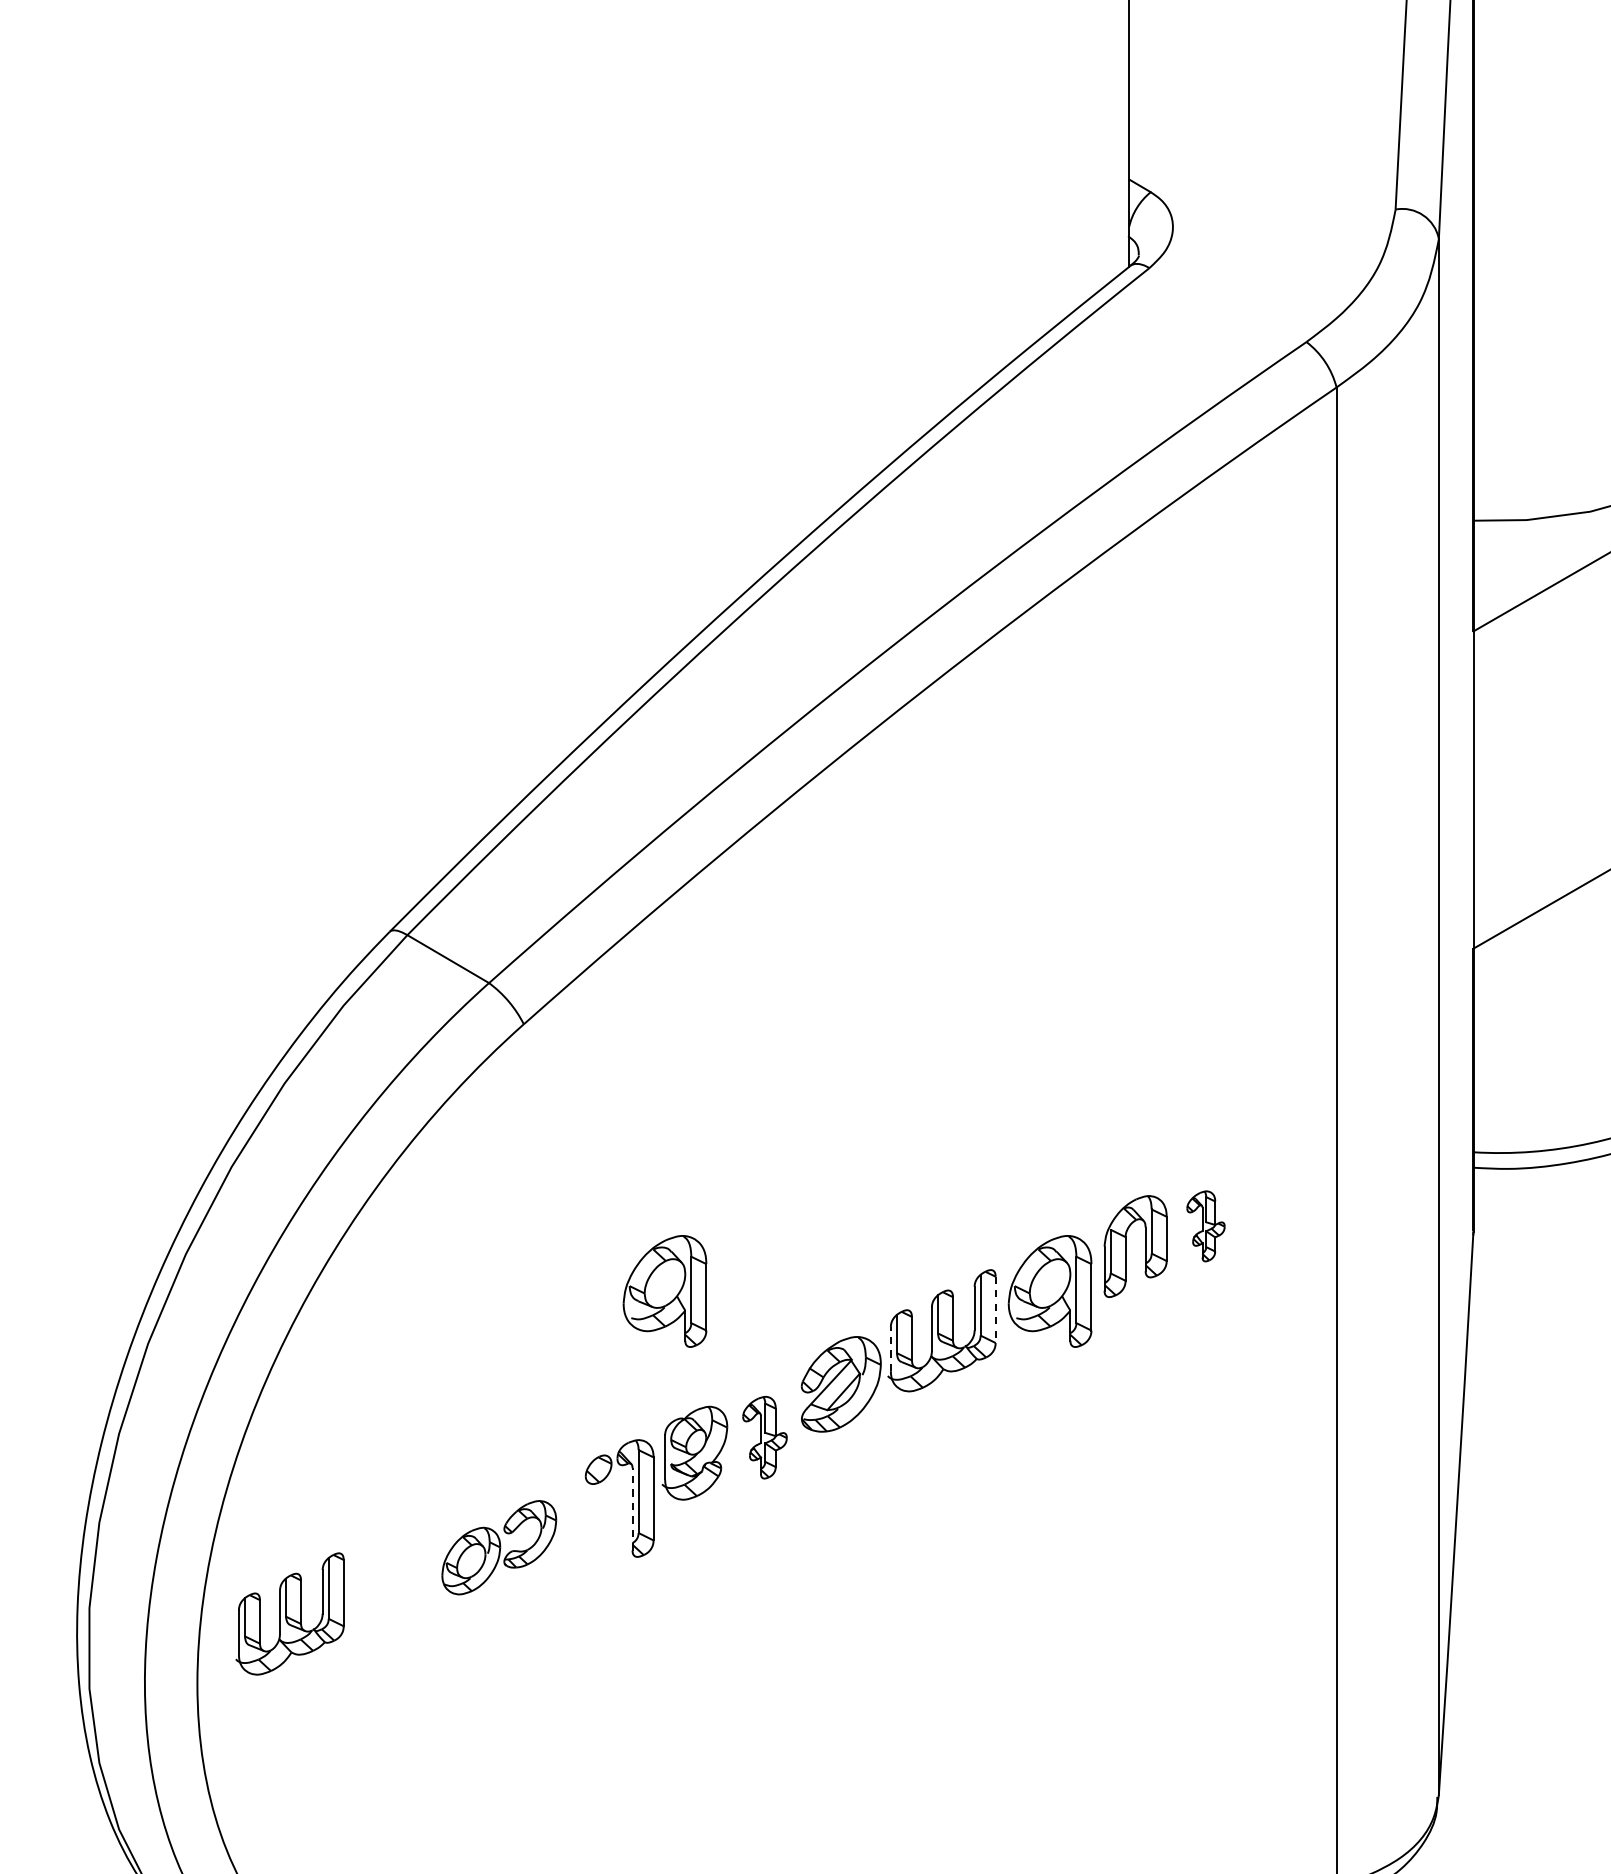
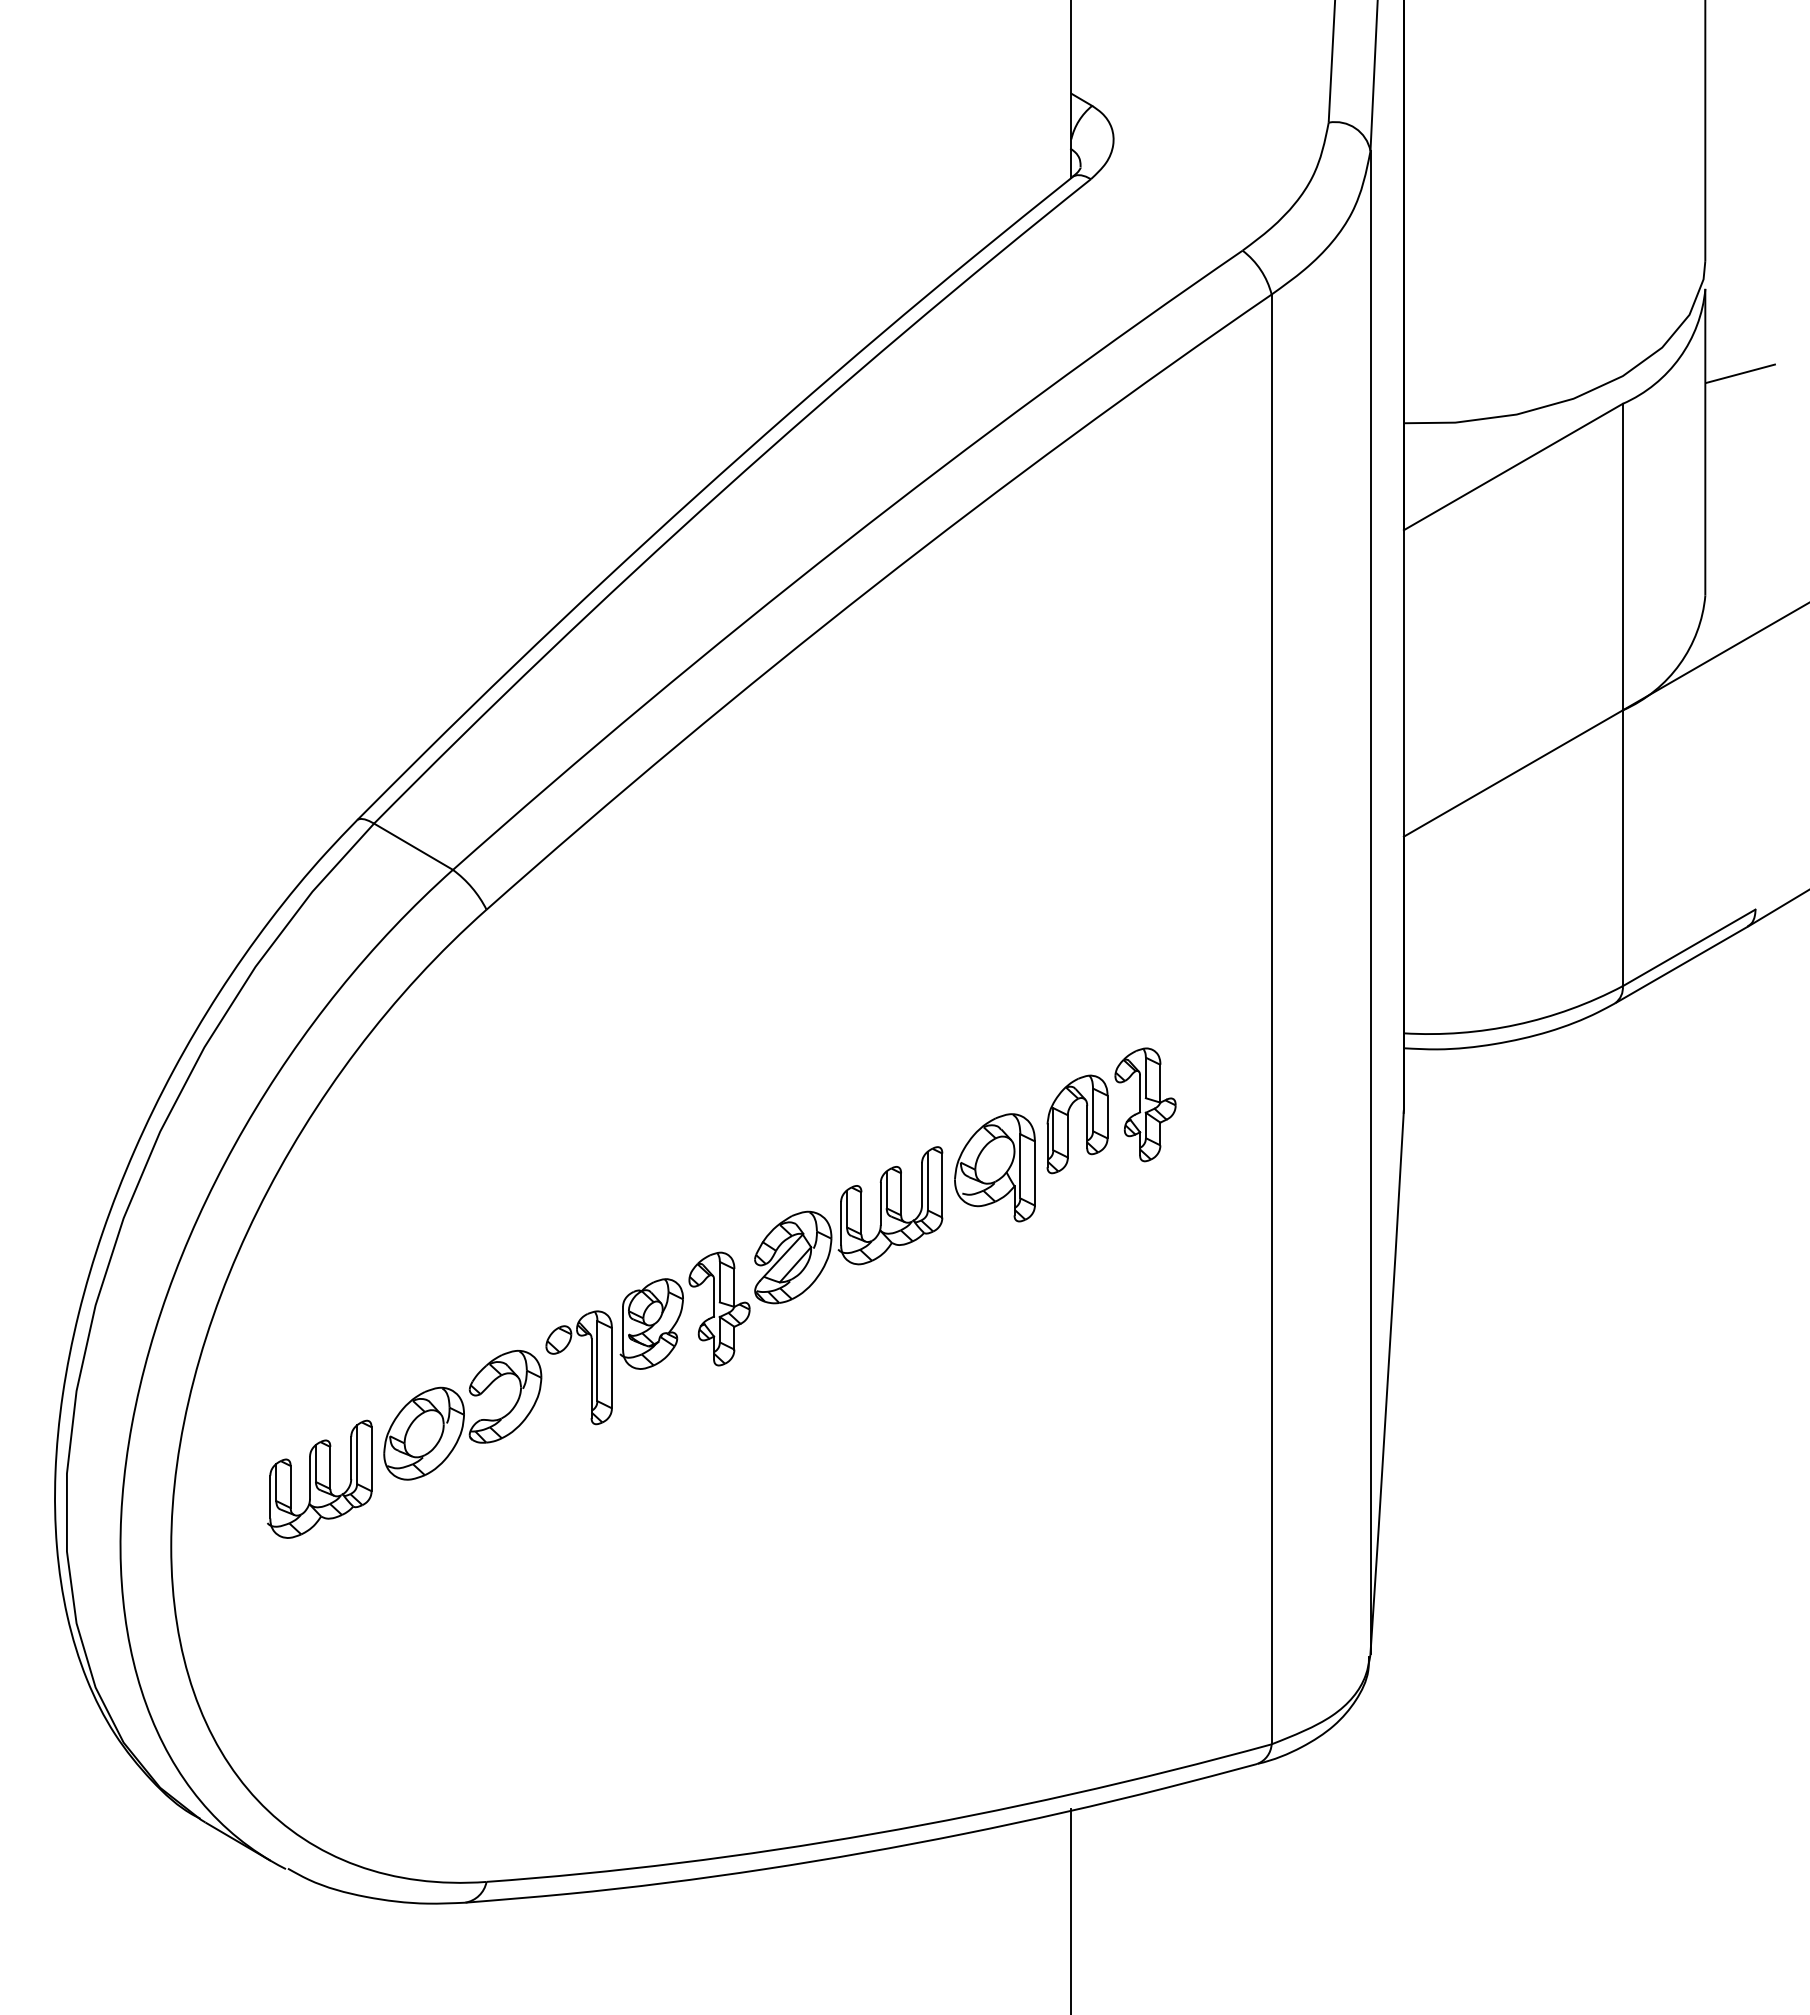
part: (1205, 1225) -> (1145, 1104), size x1.67
part: (664, 1291) -> (622, 1167), removed
line: (995, 1310) -> (942, 1186), dashed -> solid
line: (891, 1348) -> (841, 1222), dashed -> solid
part: (764, 1437) -> (719, 1308), size x1.43
line: (632, 1509) -> (591, 1378), dashed -> solid
part: (498, 1547) -> (462, 1415), size x1.43
part: (289, 1613) -> (319, 1478), moved

